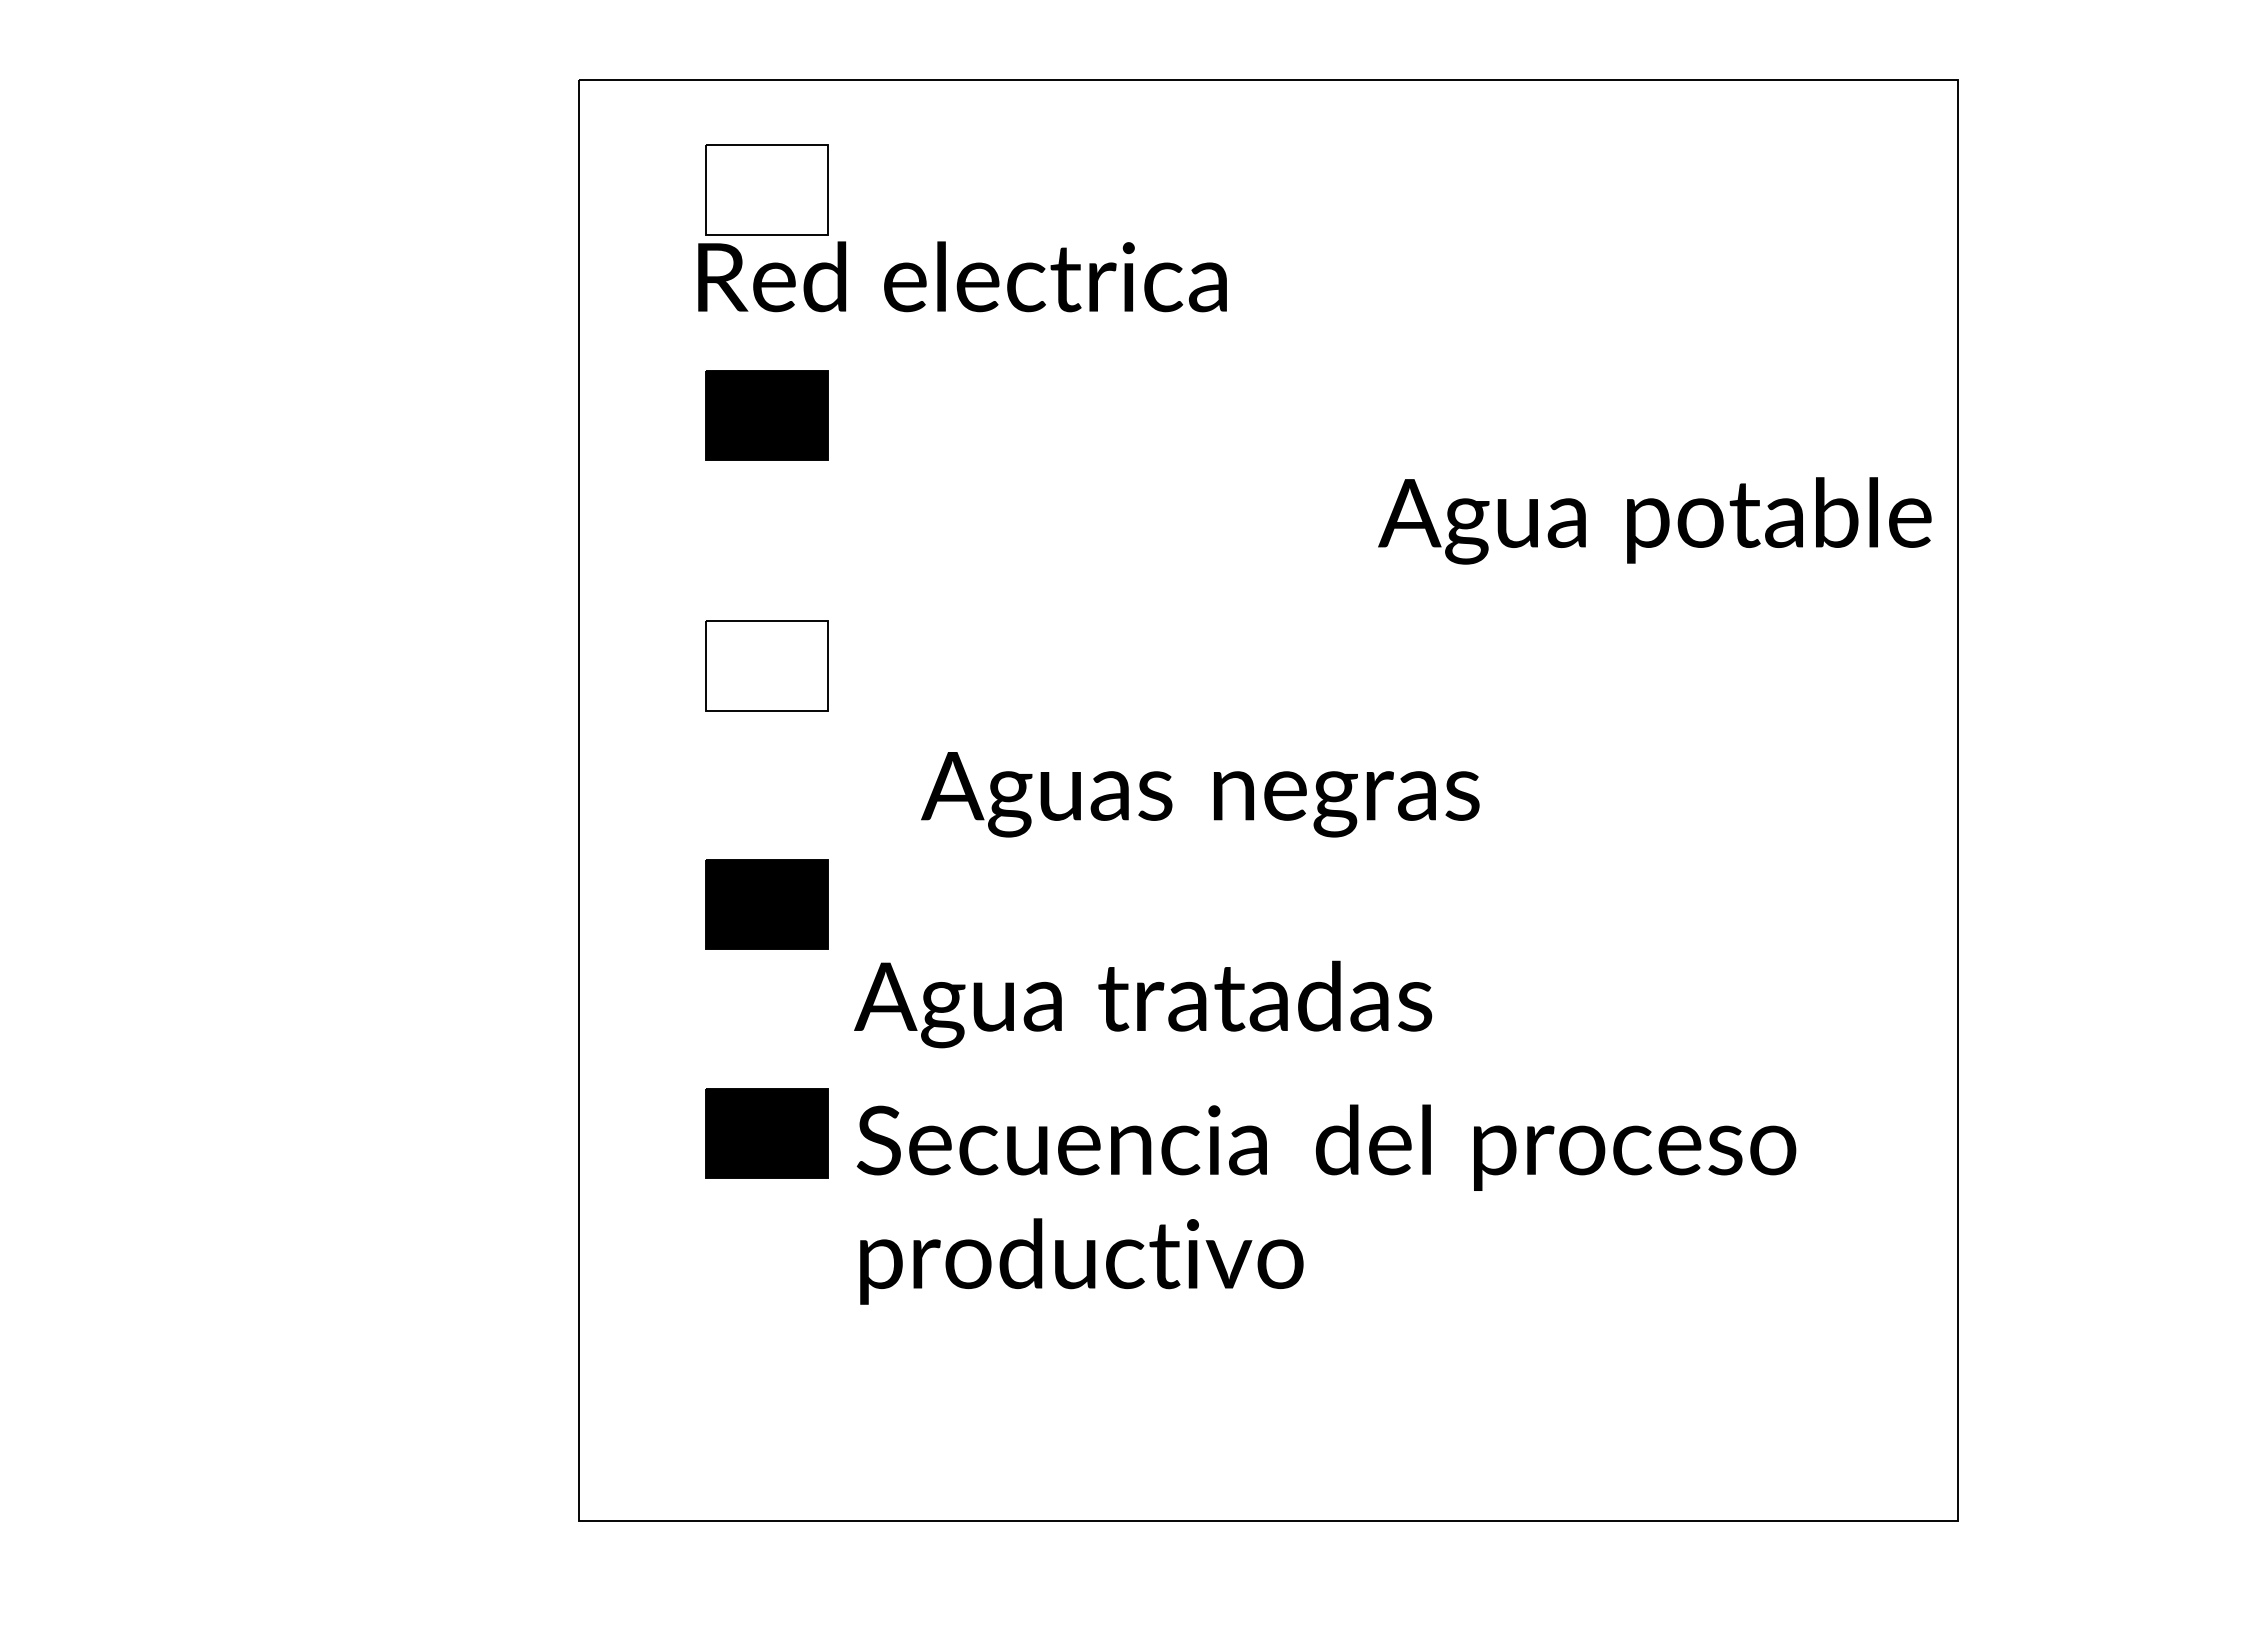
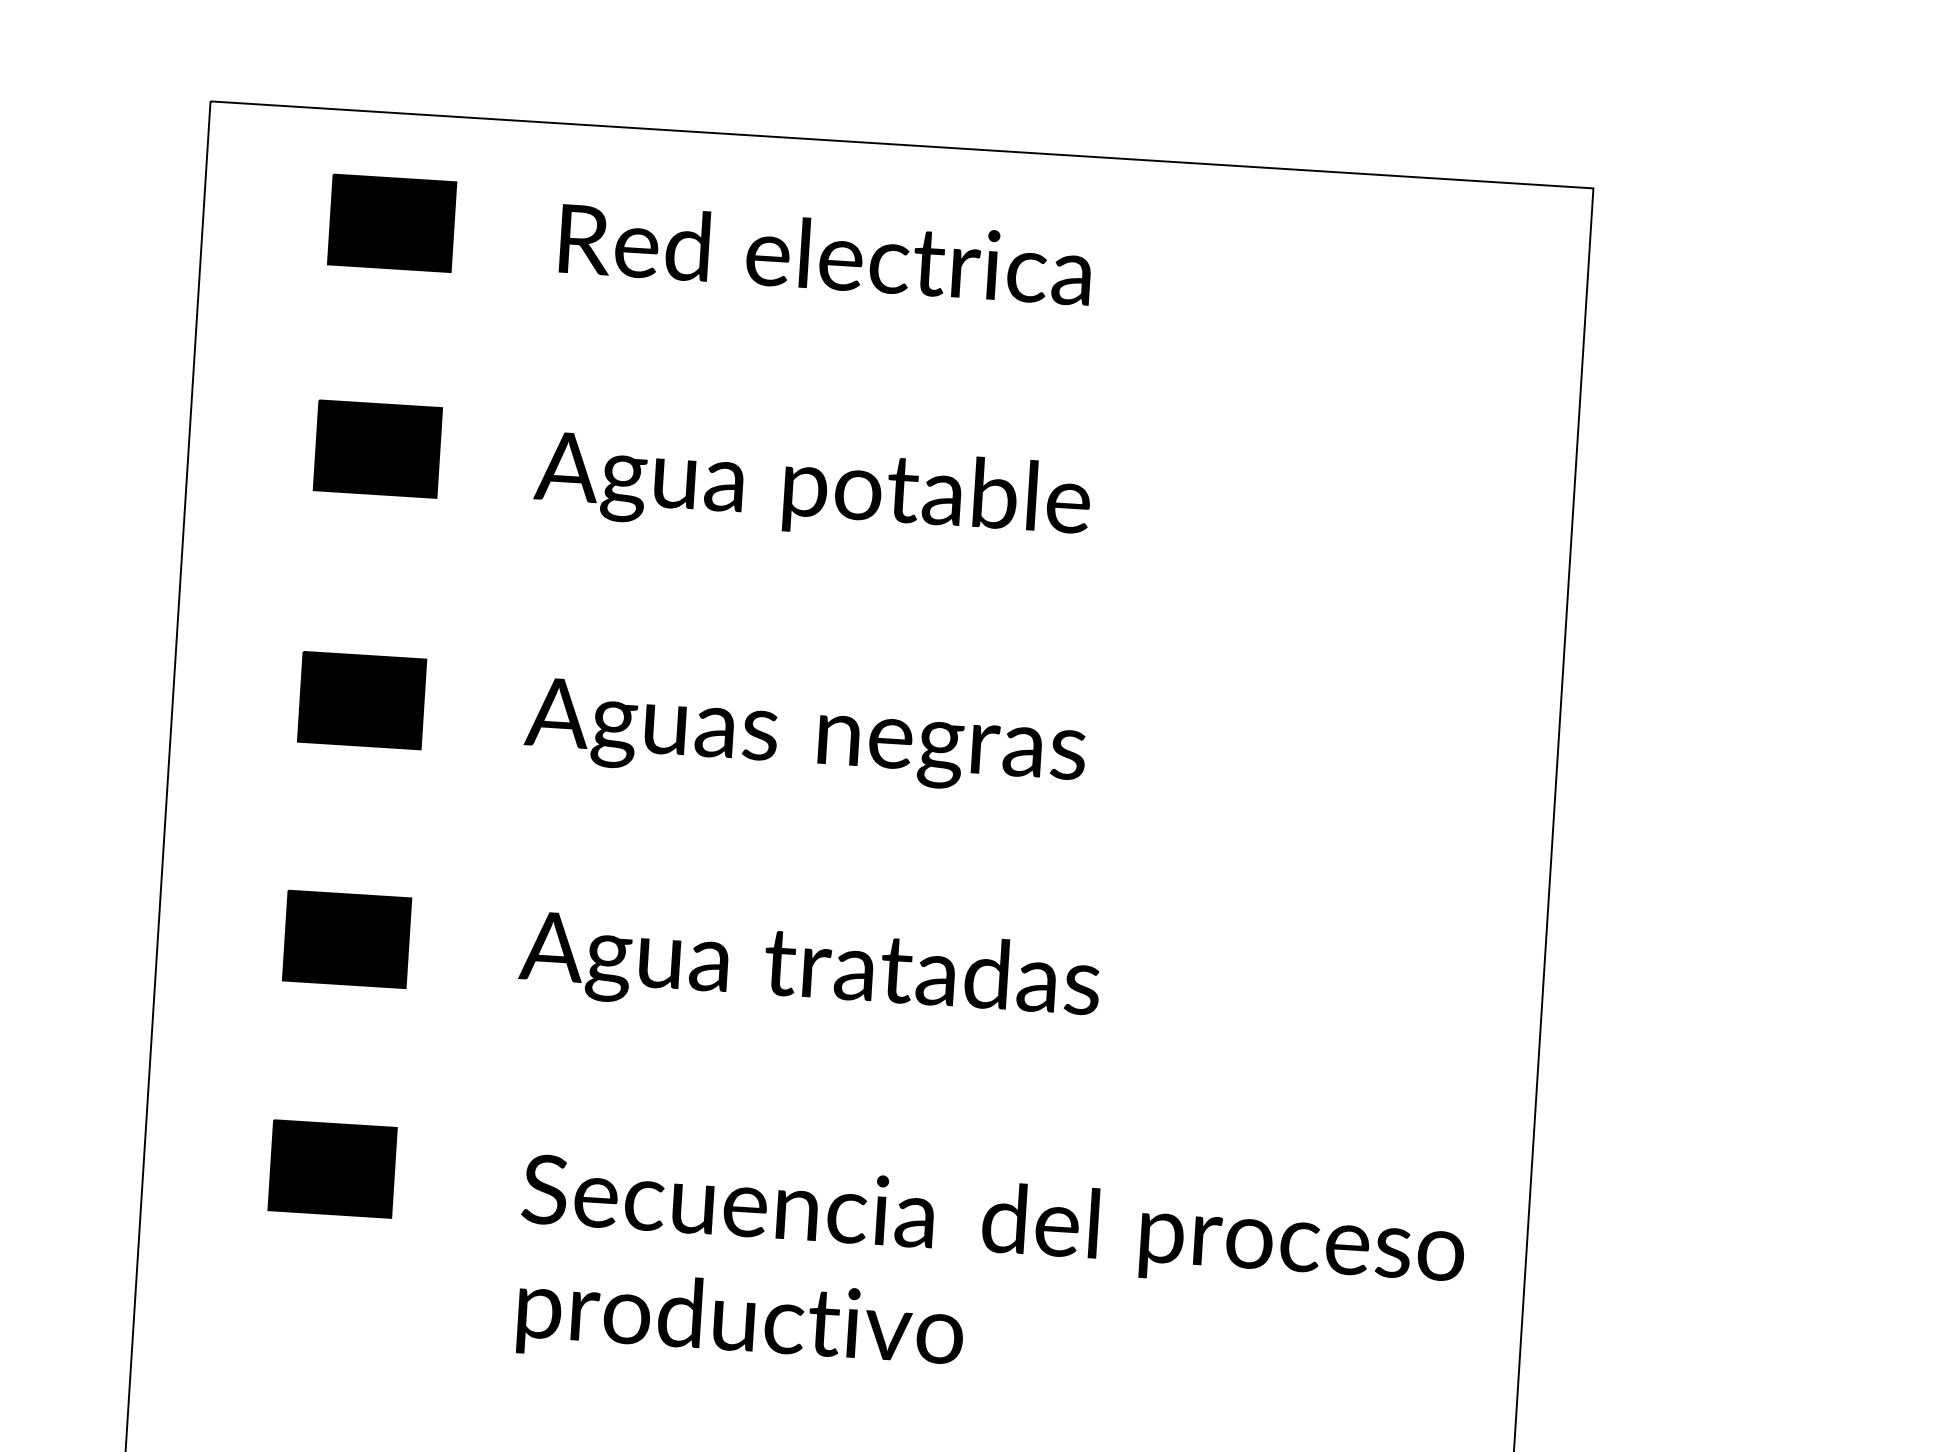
fill: (766, 189) -> (391, 222), added
text: (962, 276) -> (825, 254), moved
text: (1654, 520) -> (811, 489), moved
fill: (766, 665) -> (361, 699), added
text: (1200, 794) -> (805, 736), moved
text: (1143, 1004) -> (809, 970), moved
text: (1326, 1204) -> (989, 1281), moved

